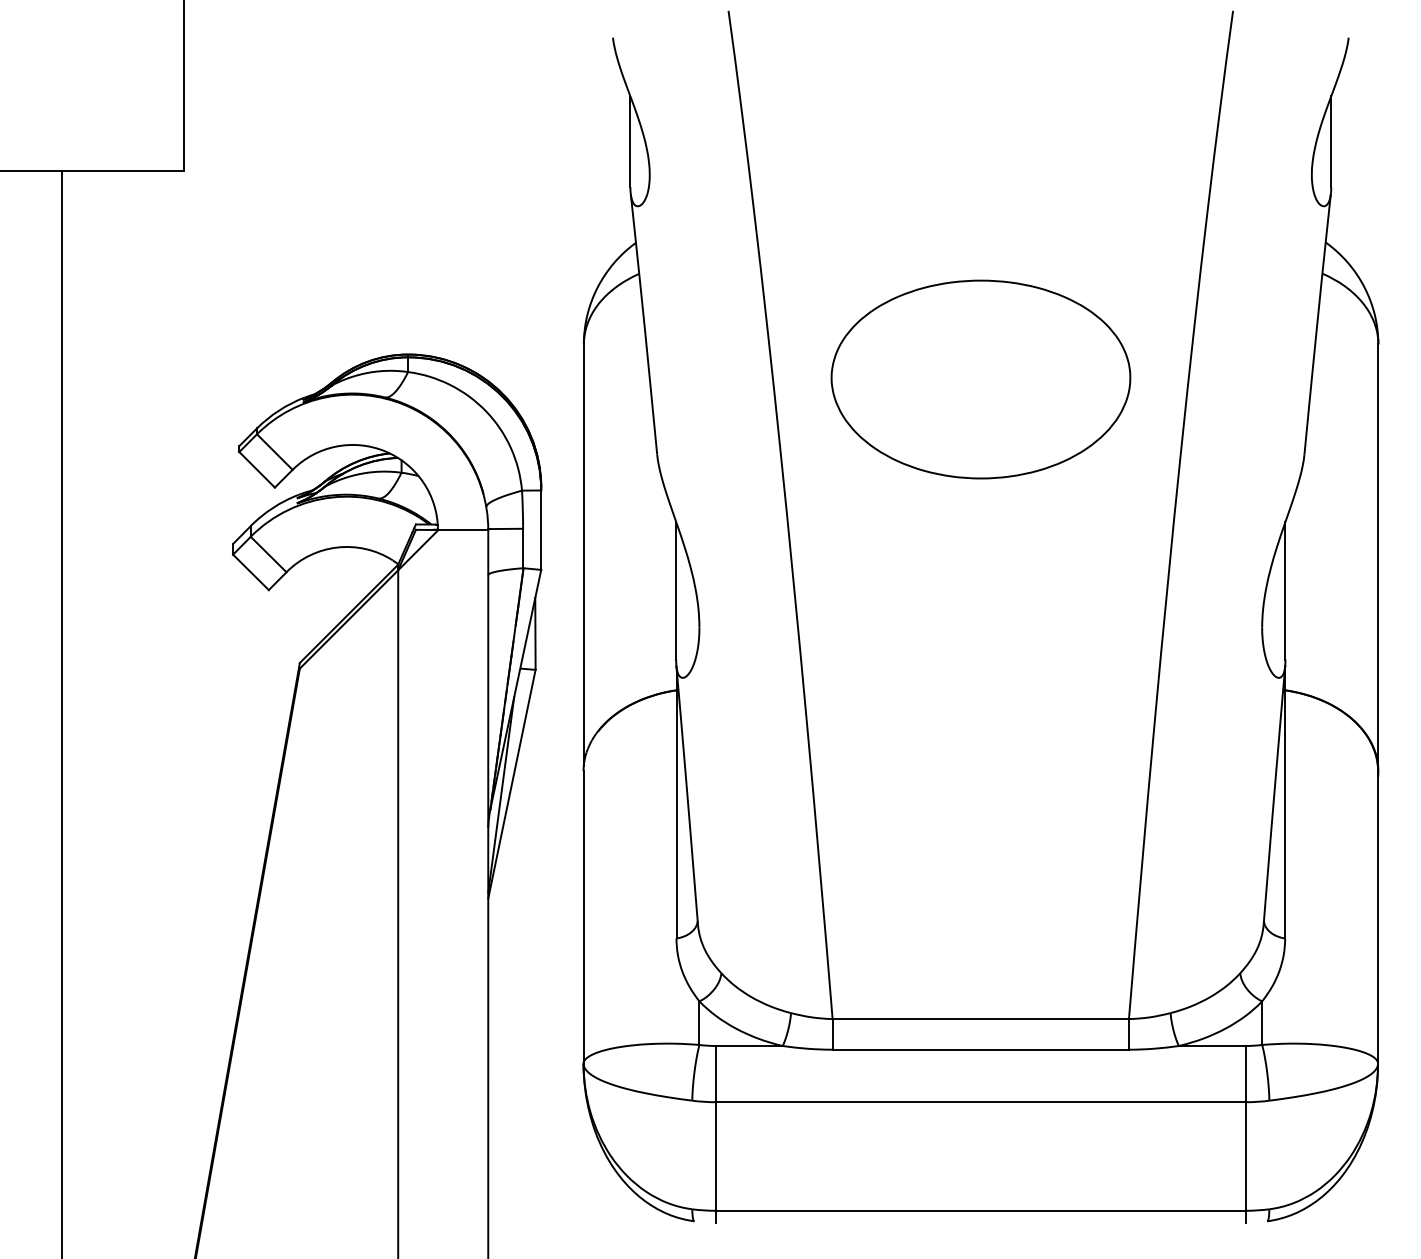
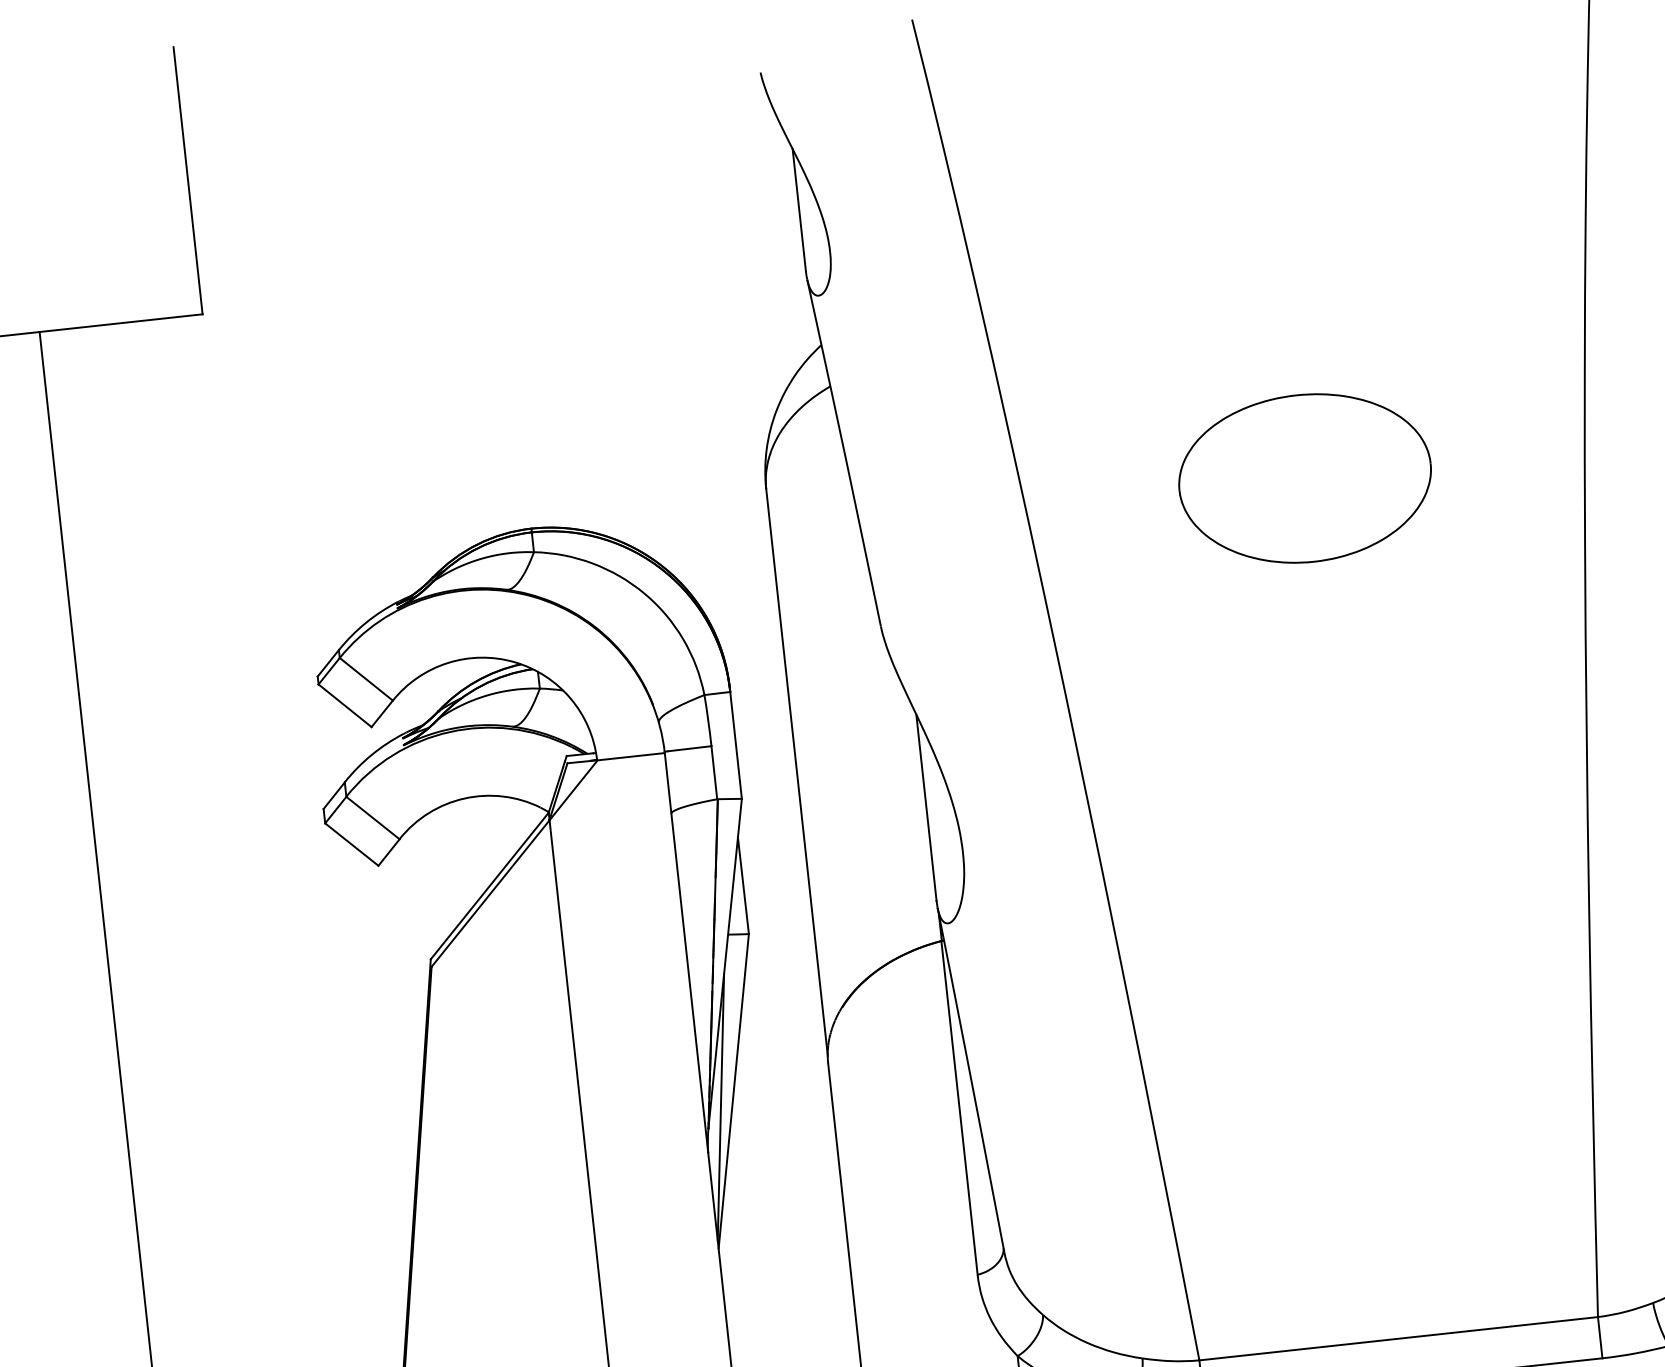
part: (980, 379) -> (1304, 478), size x0.62

